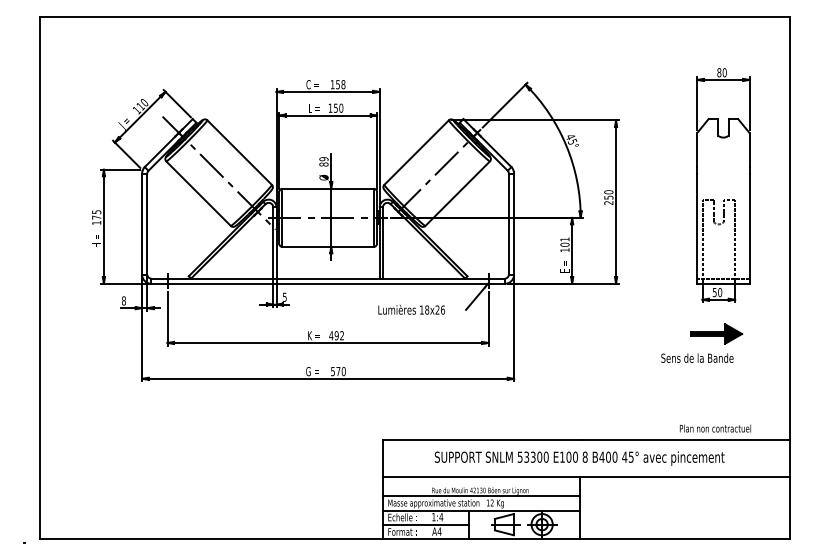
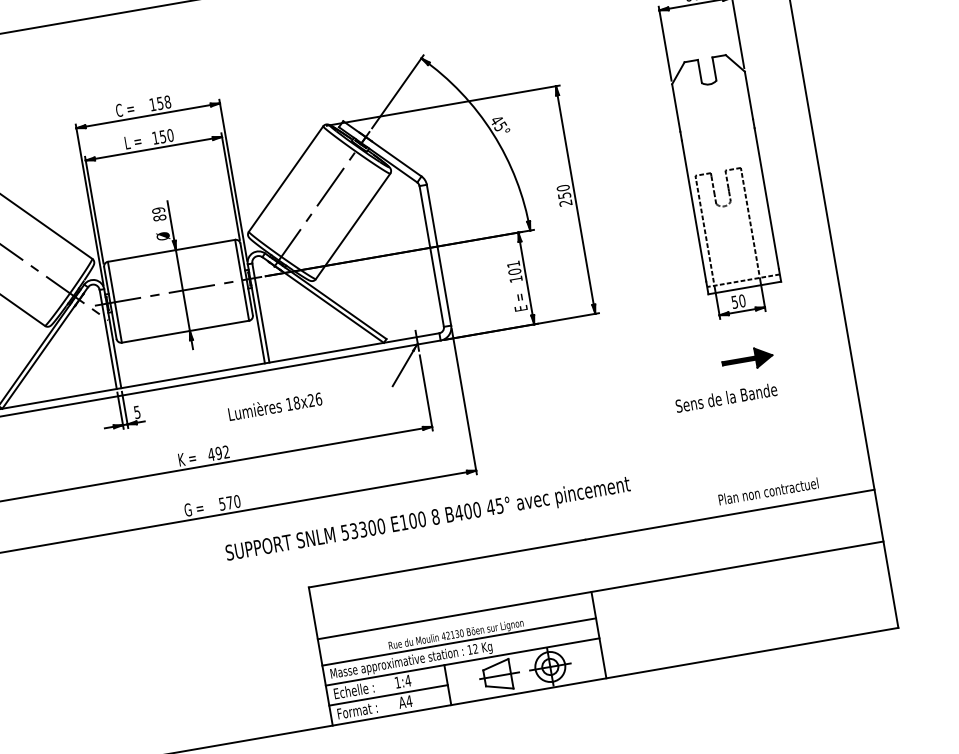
text: (411, 309) -> (274, 406), moved
part: (716, 333) -> (747, 358), size x0.7
text: (579, 458) -> (427, 520), moved

